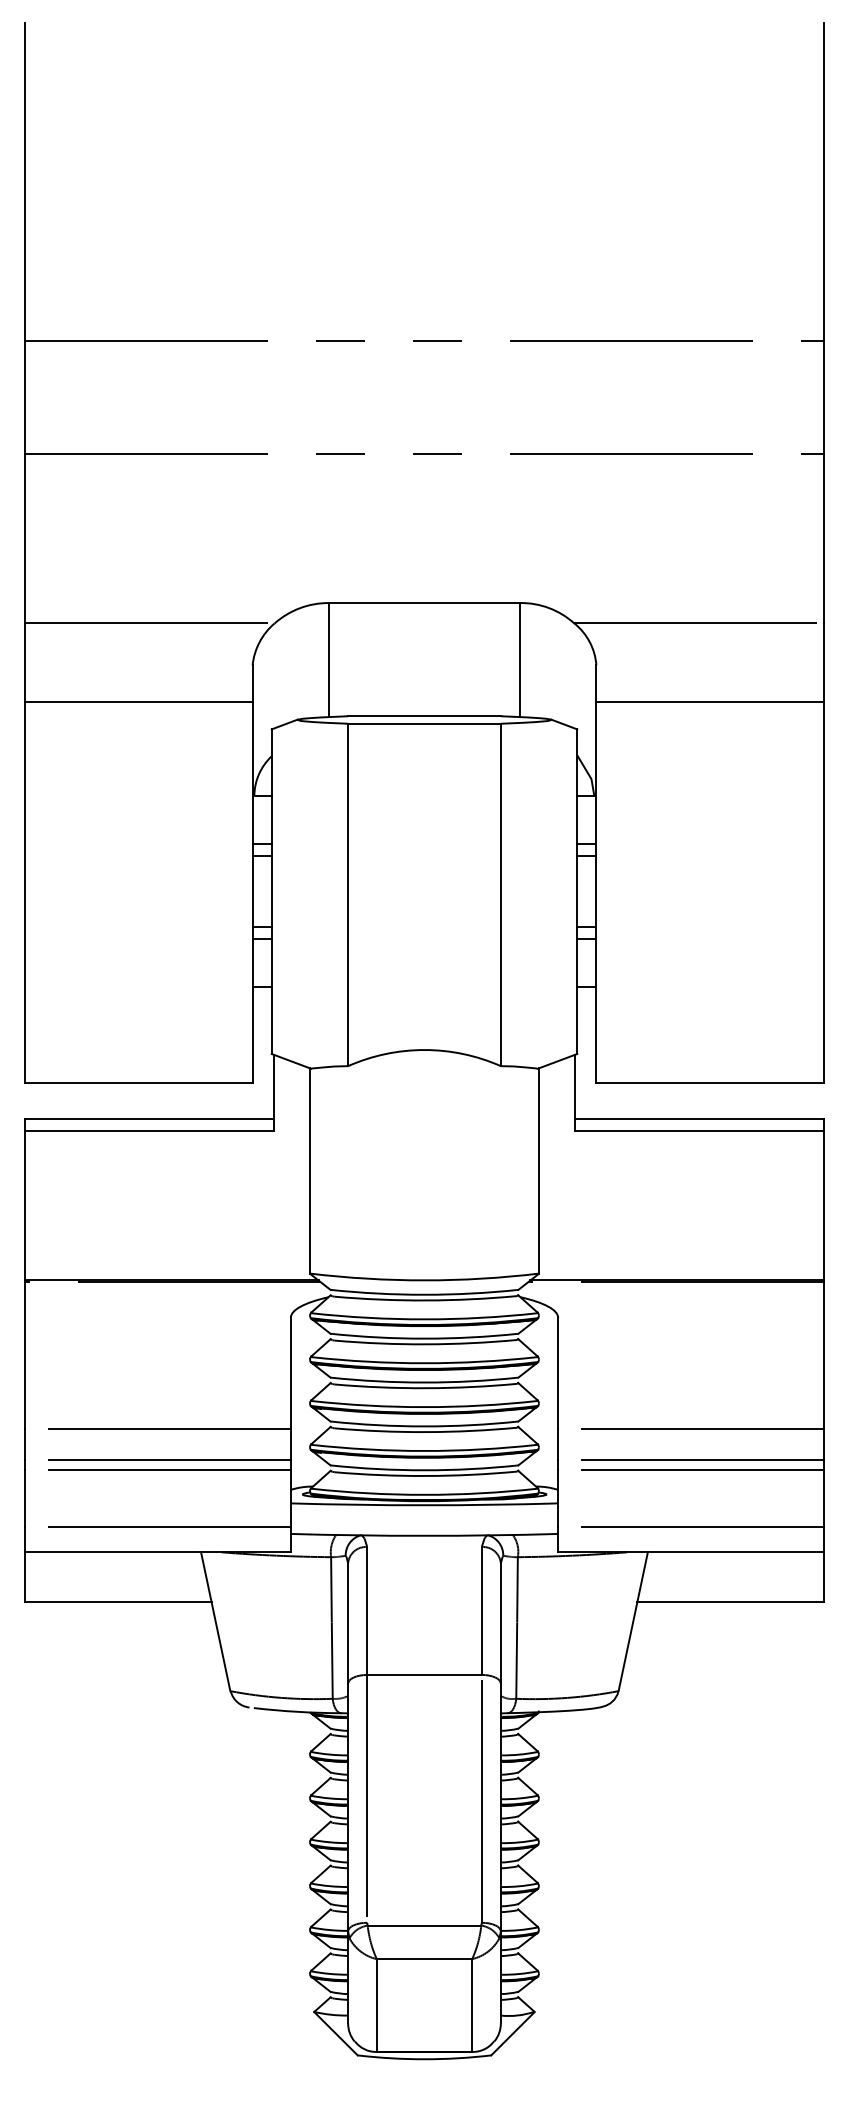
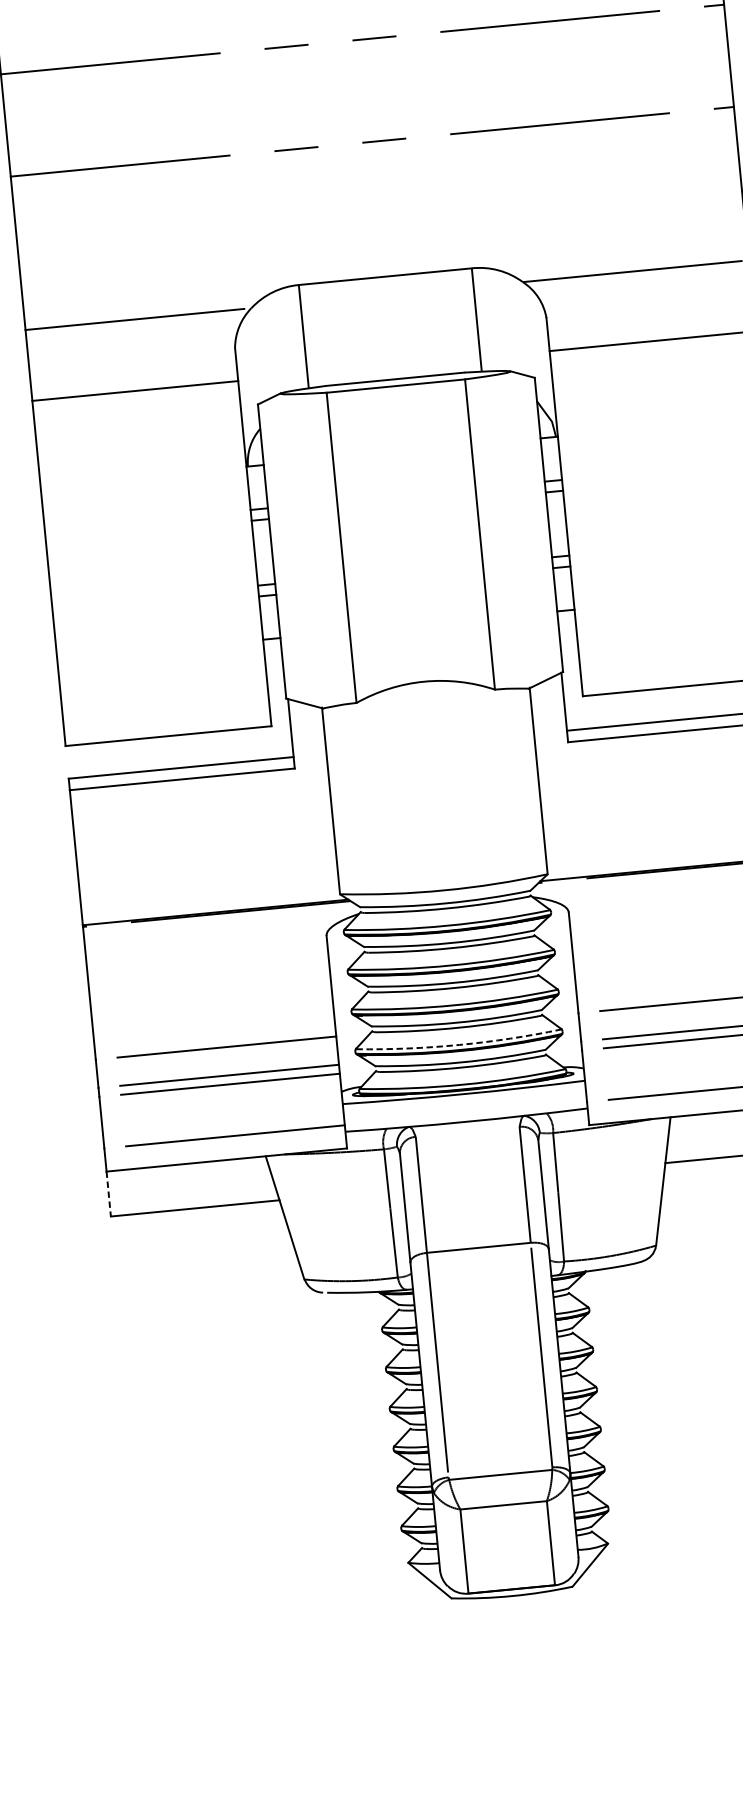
arc: (424, 1450) -> (459, 1044), solid -> dashed
line: (25, 1577) -> (108, 1194), solid -> dashed

